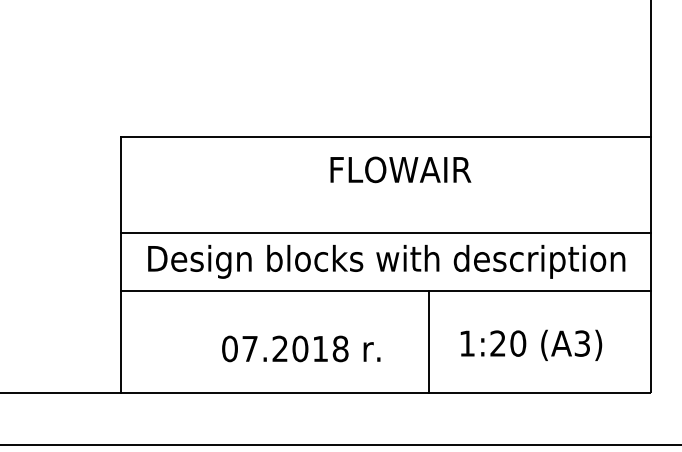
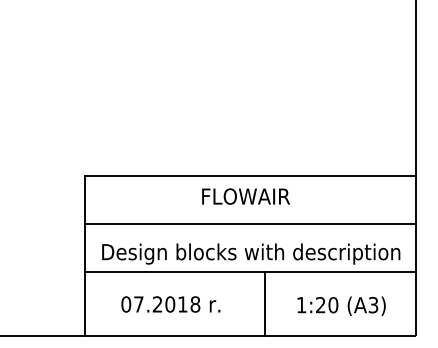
text: (399, 169) -> (245, 196), moved
line: (385, 233) -> (250, 224), moved
line: (428, 342) -> (265, 304), moved
text: (300, 348) -> (170, 304), moved

